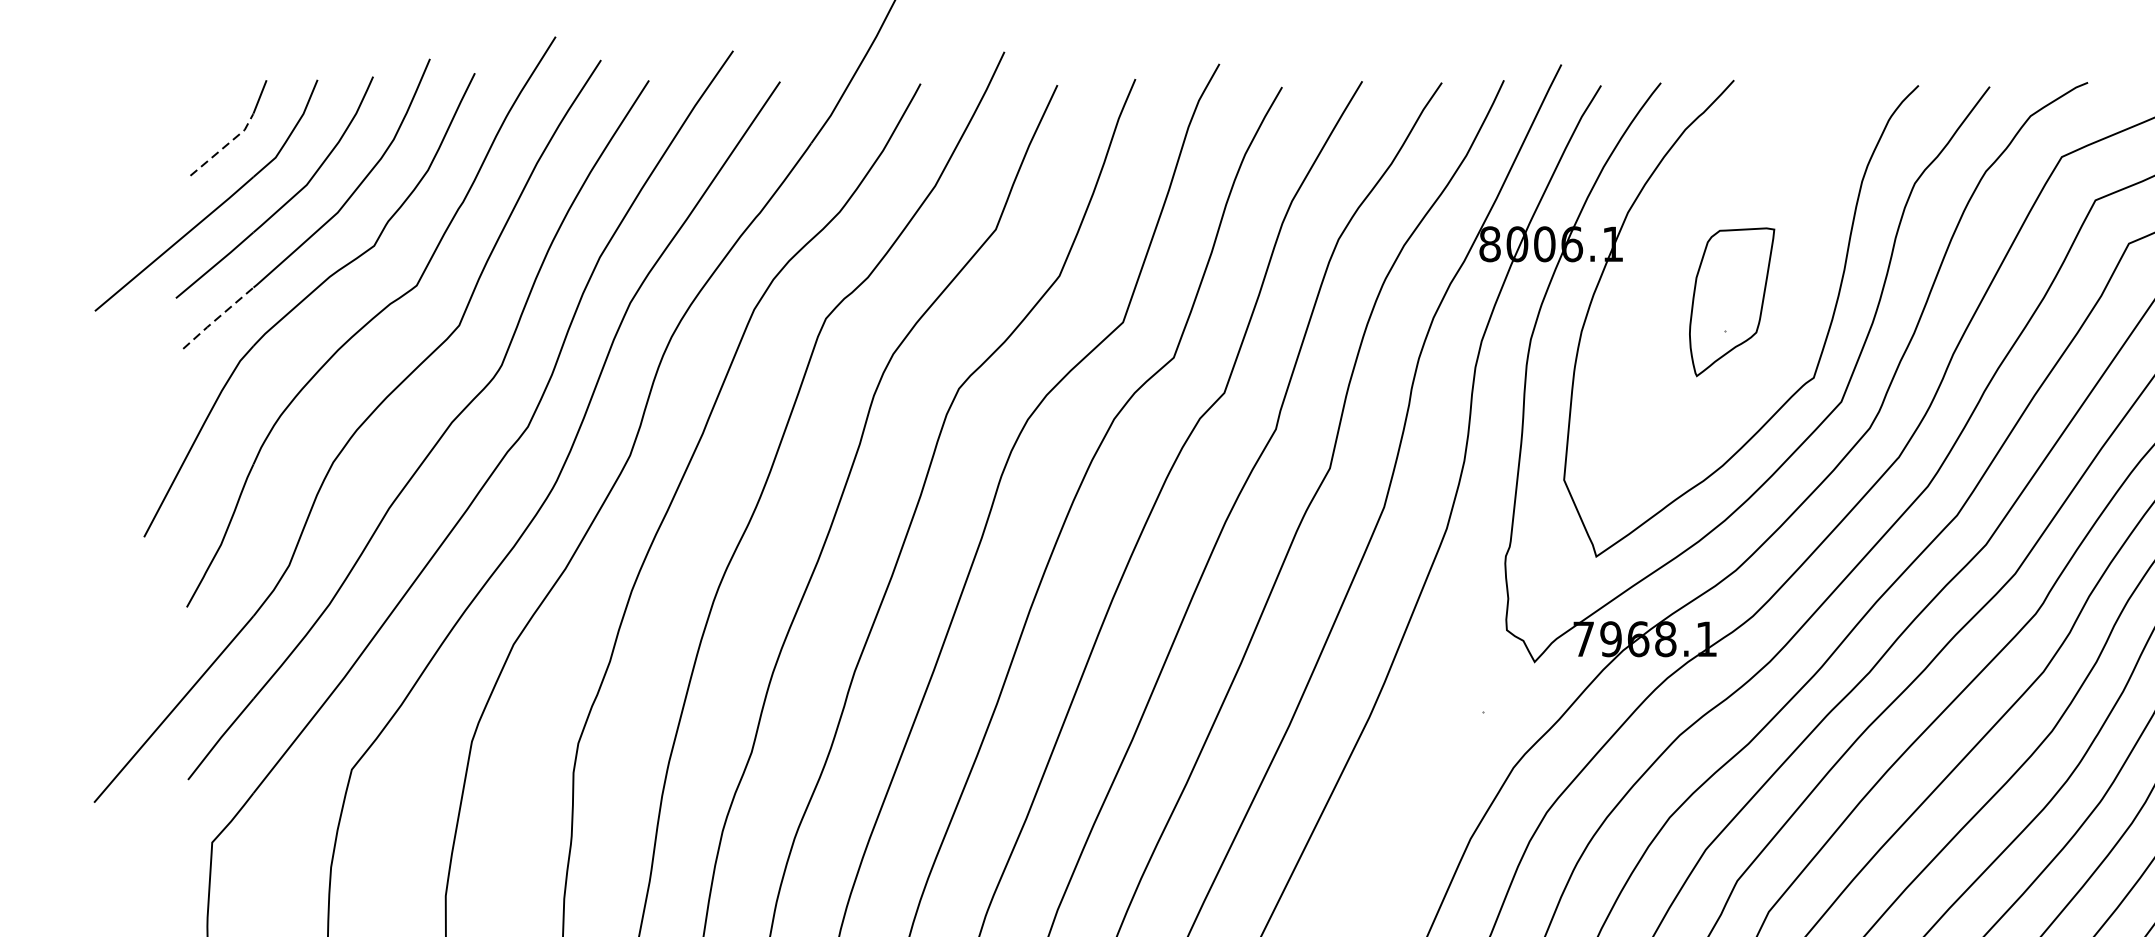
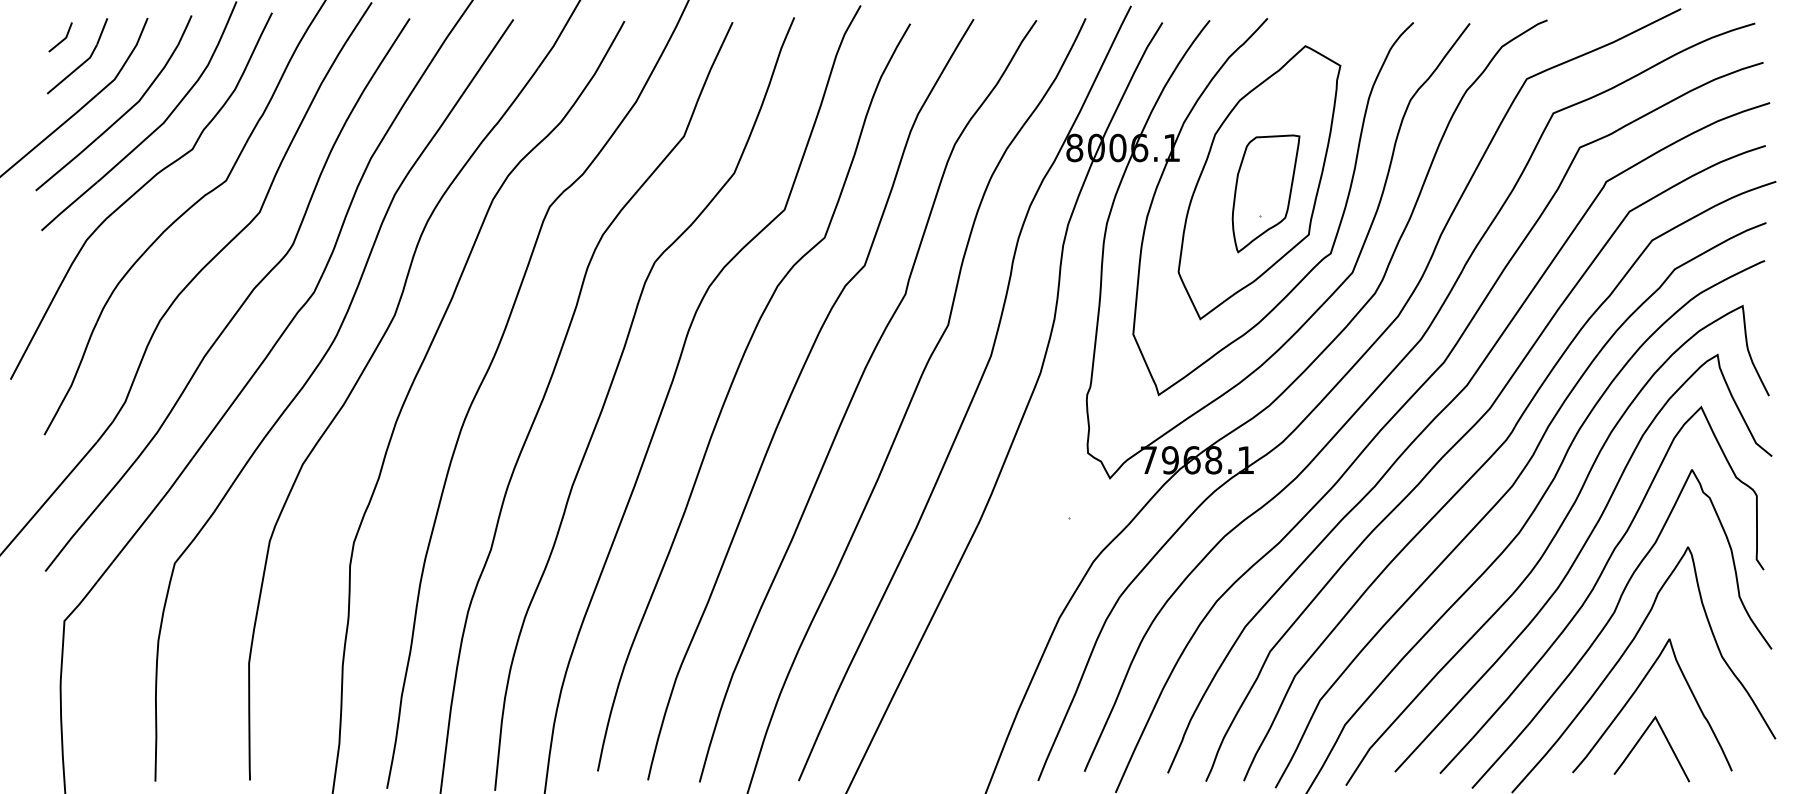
line: (209, 107) -> (62, 39), added
line: (226, 144) -> (75, 69), dashed -> solid
part: (1723, 287) -> (1259, 182), added
line: (217, 318) -> (68, 206), dashed -> solid

